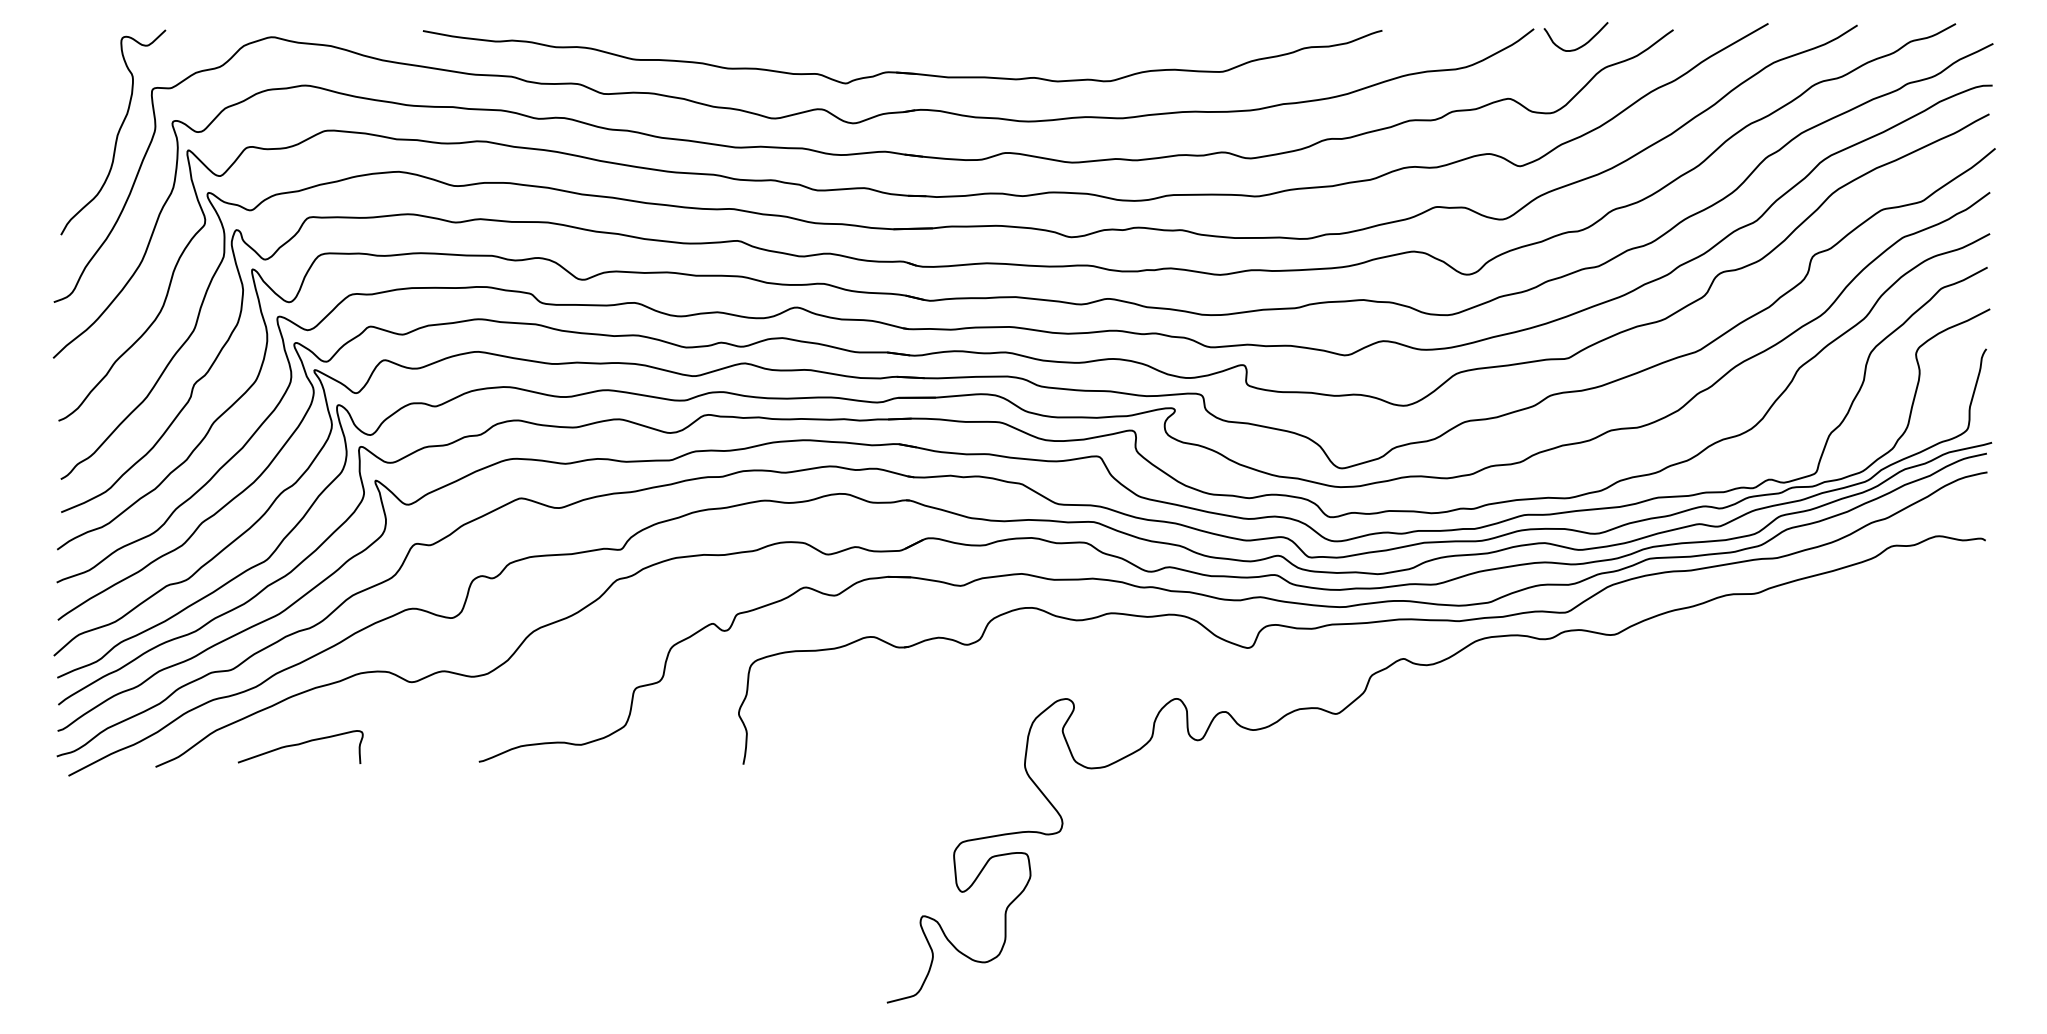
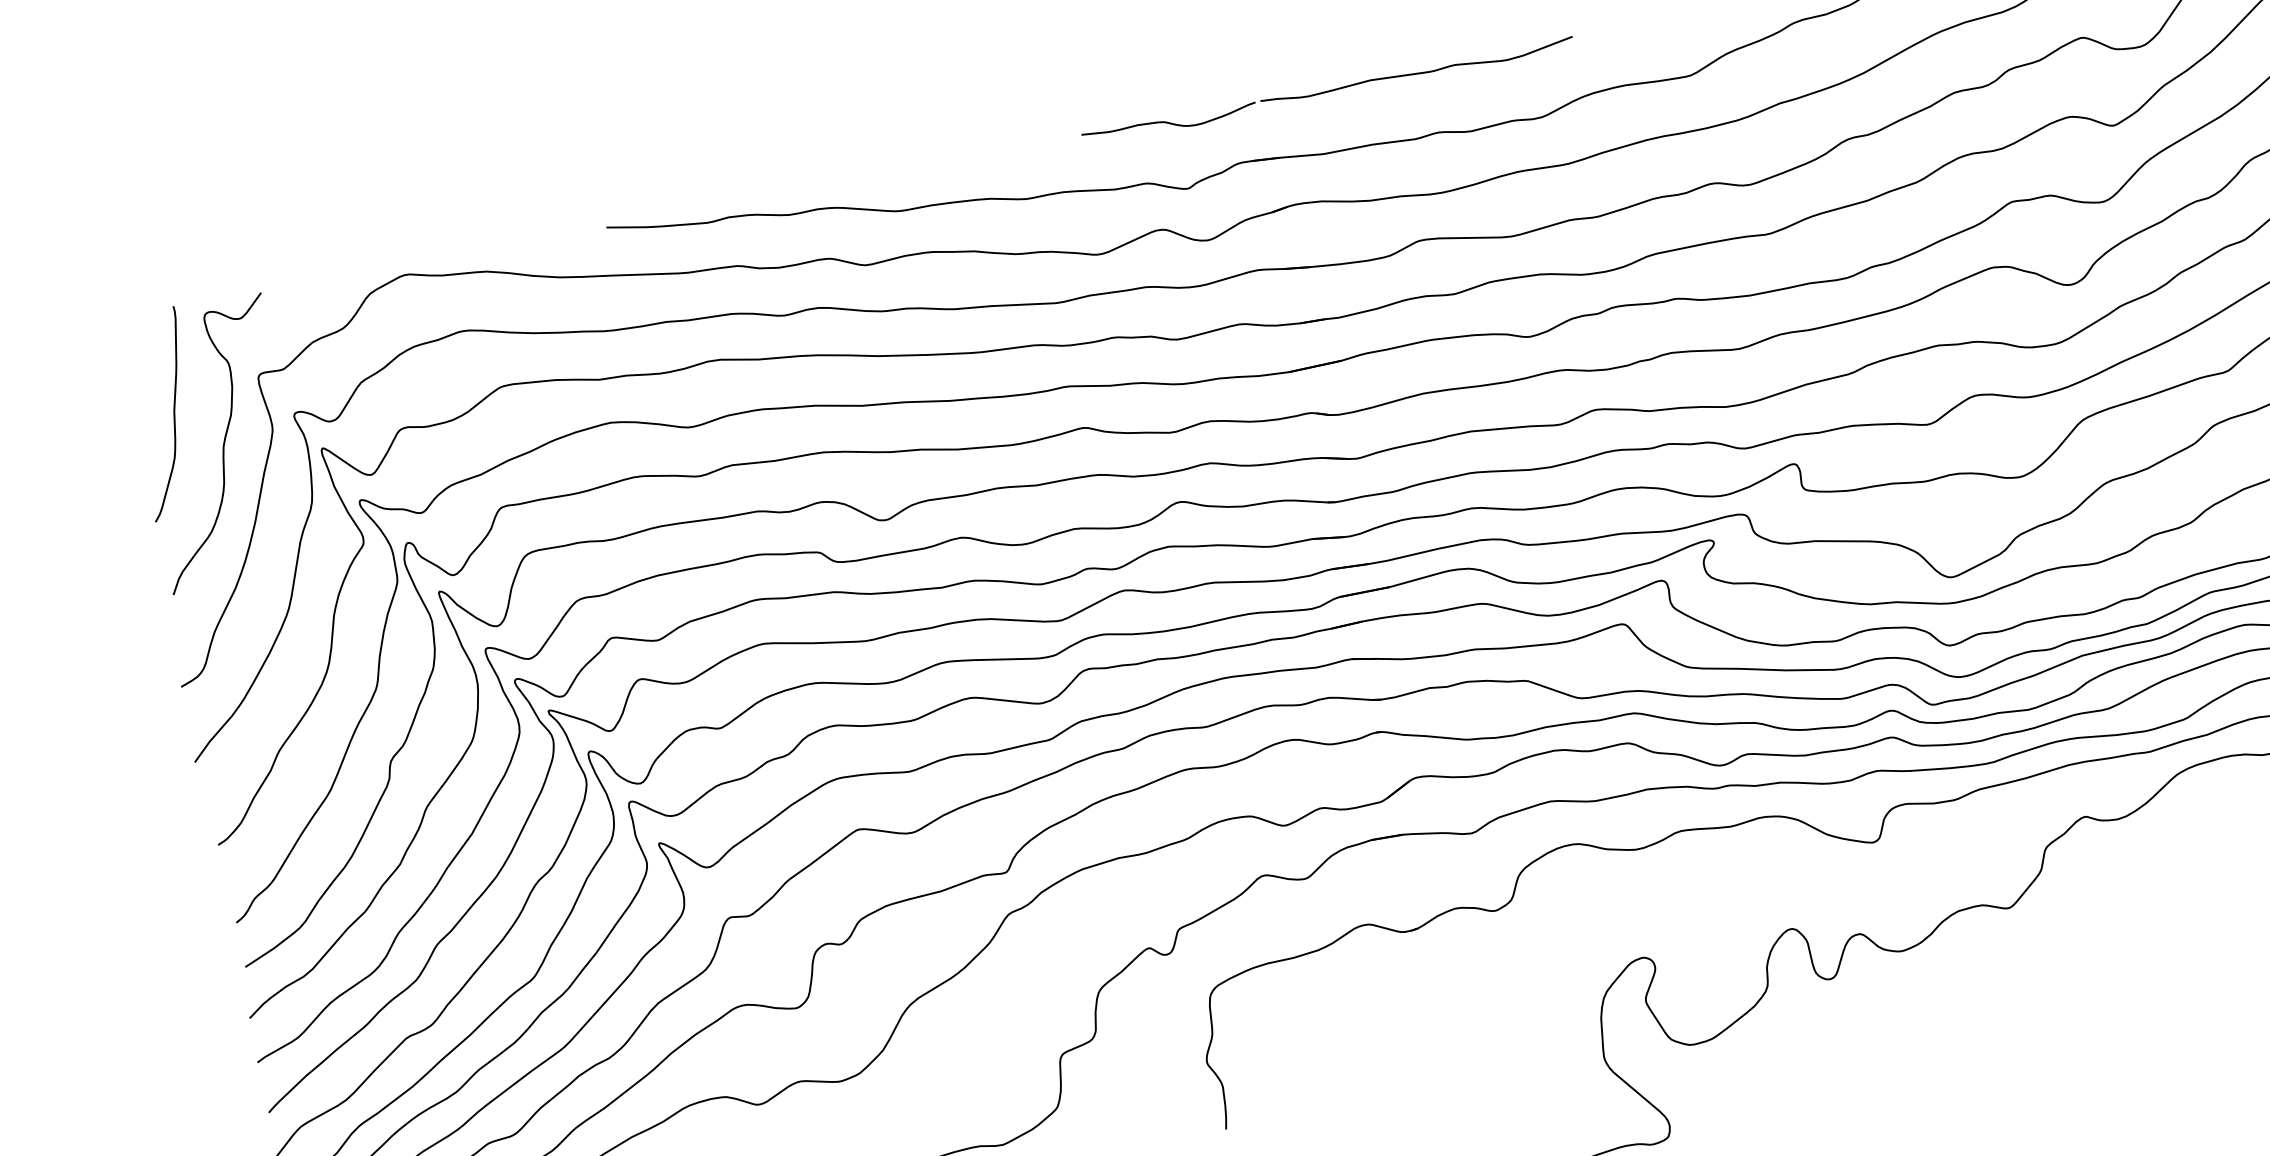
part: (960, 32) -> (1328, 90), added
curve: (85, 104) -> (172, 413), added

